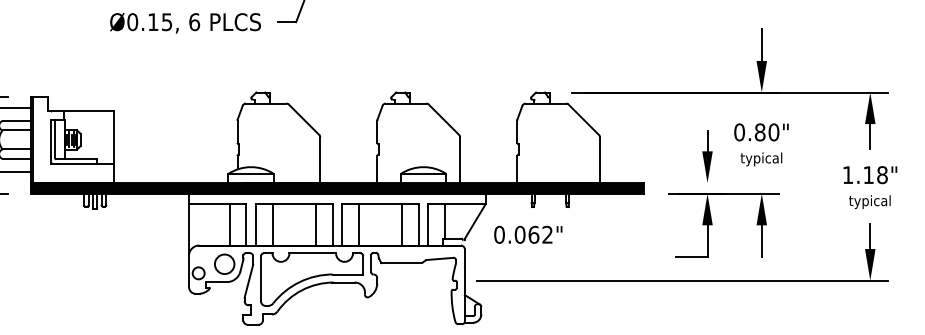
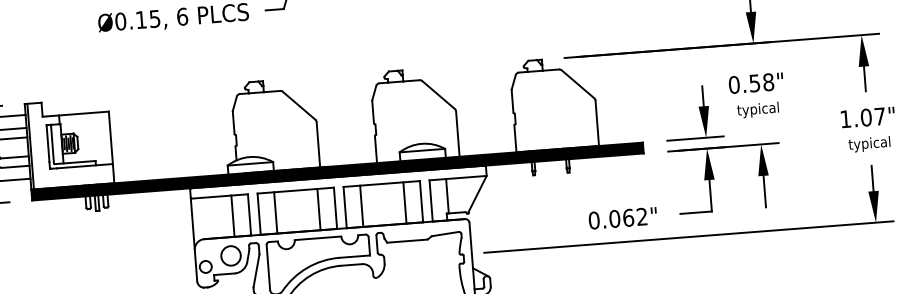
text: (766, 132) -> (761, 82), 0.80" -> 0.58"
text: (875, 175) -> (873, 117), 1.18" -> 1.07"
line: (696, 182) -> (695, 138), added
text: (528, 234) -> (623, 217), moved

